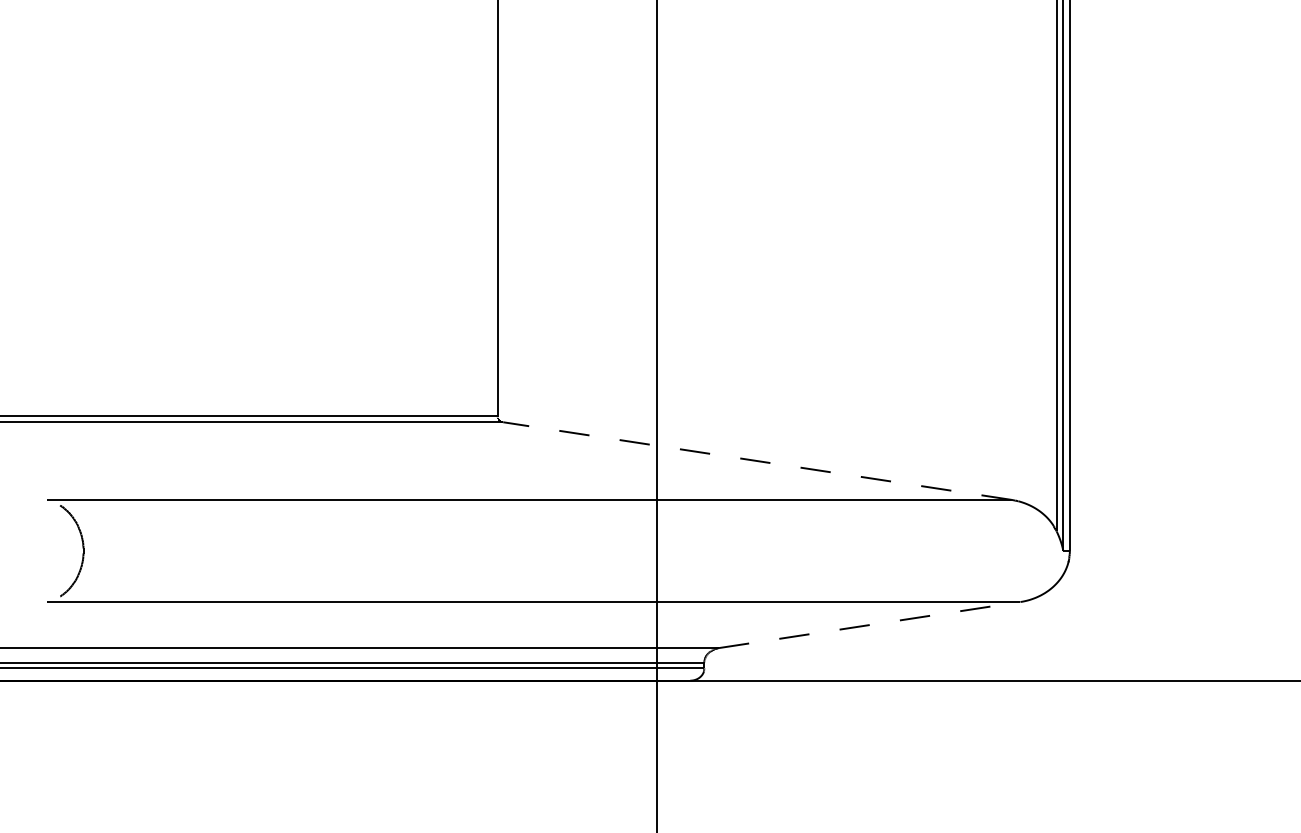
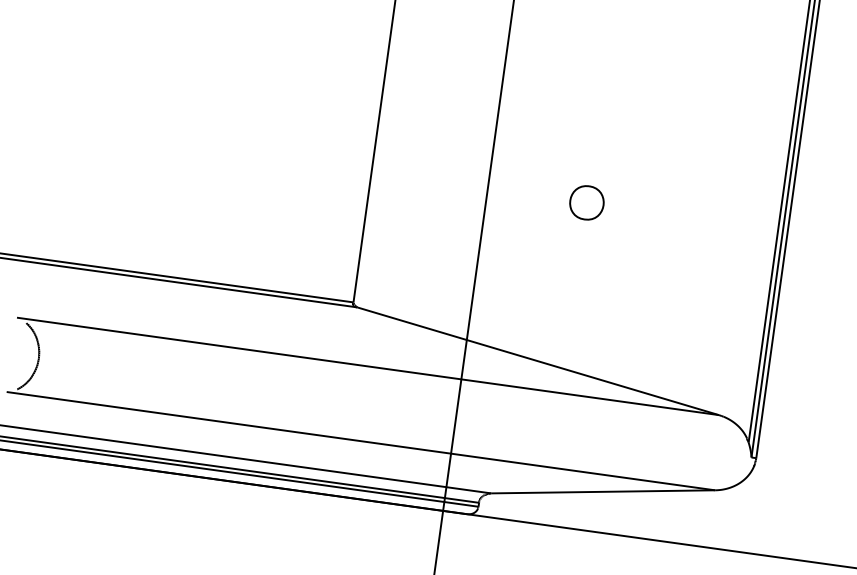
part: (793, 238) -> (586, 202), added
line: (757, 461) -> (538, 361), dashed -> solid
line: (870, 624) -> (603, 491), dashed -> solid

